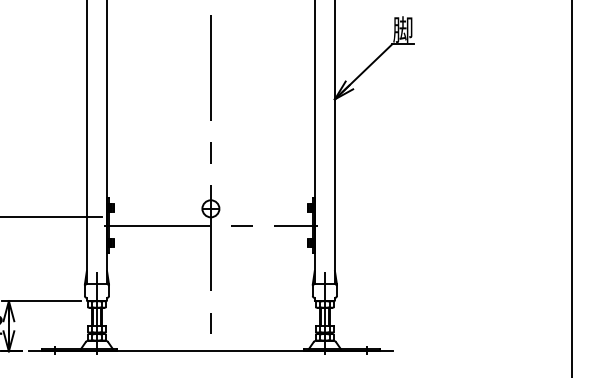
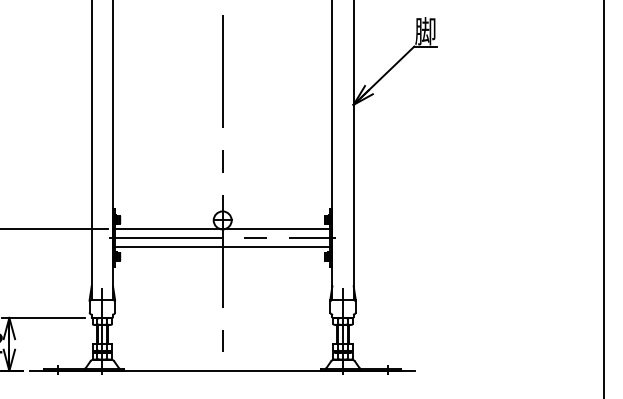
line: (210, 217) -> (222, 229), added
line: (210, 234) -> (222, 247), added

